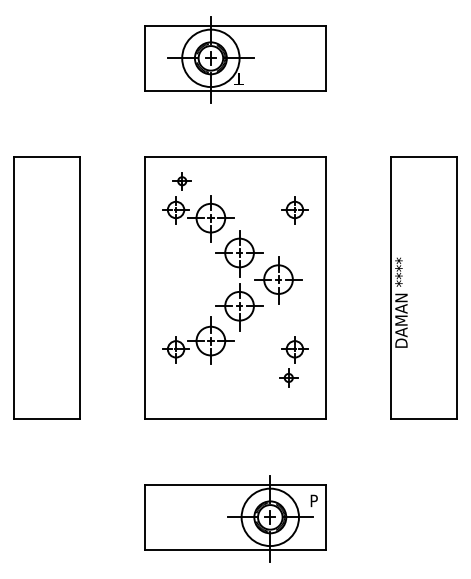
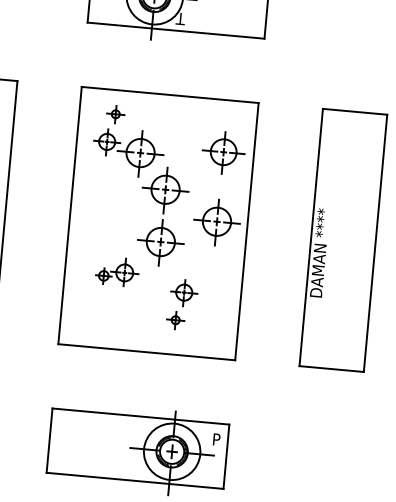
part: (294, 210) -> (223, 153), size x1.6
part: (278, 280) -> (216, 222), moved
part: (198, 340) -> (117, 271), size x0.6
part: (293, 361) -> (181, 304), moved

